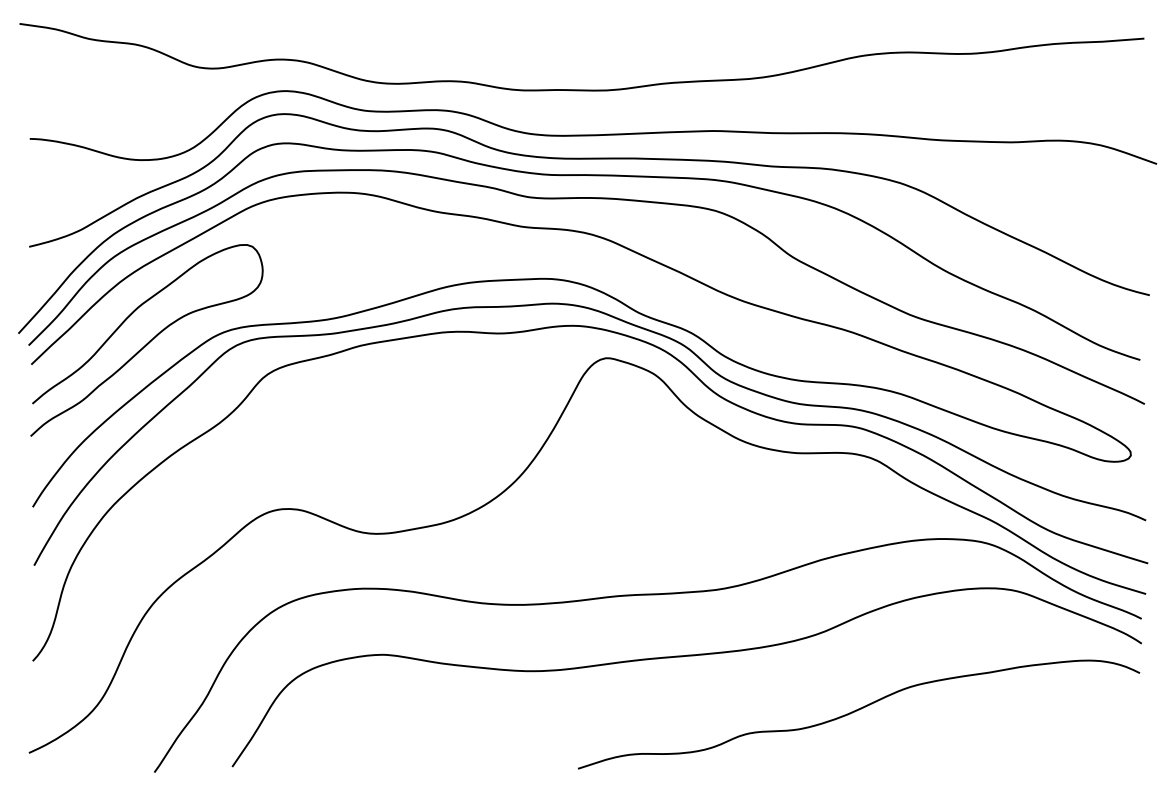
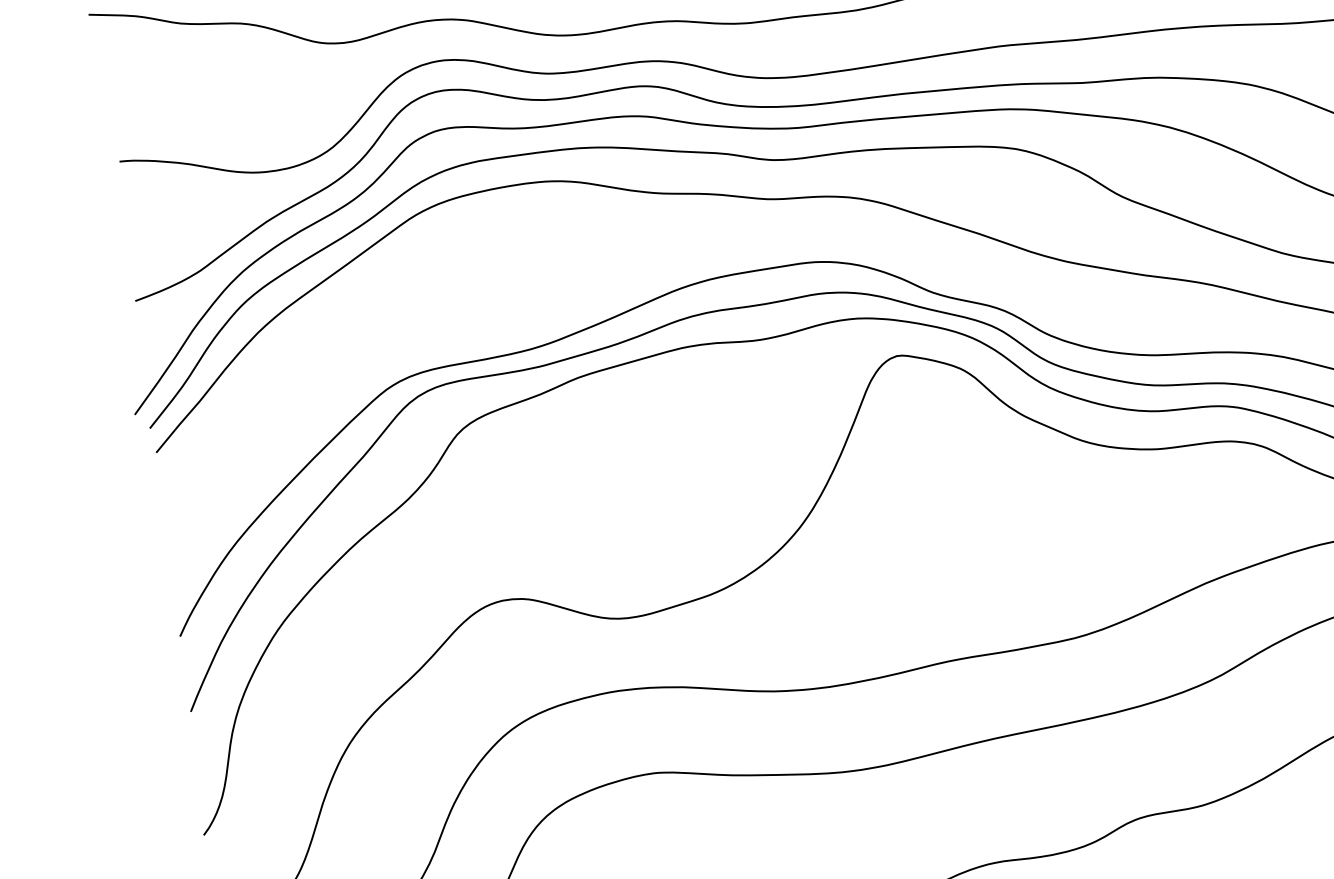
curve: (148, 341) -> (303, 404), removed

